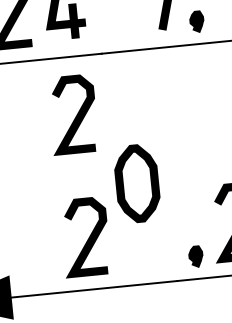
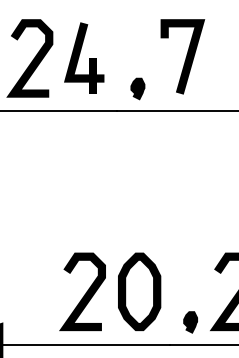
part: (196, 21) -> (137, 88), moved
curve: (76, 115) -> (85, 170), removed
part: (137, 183) -> (139, 291), moved

